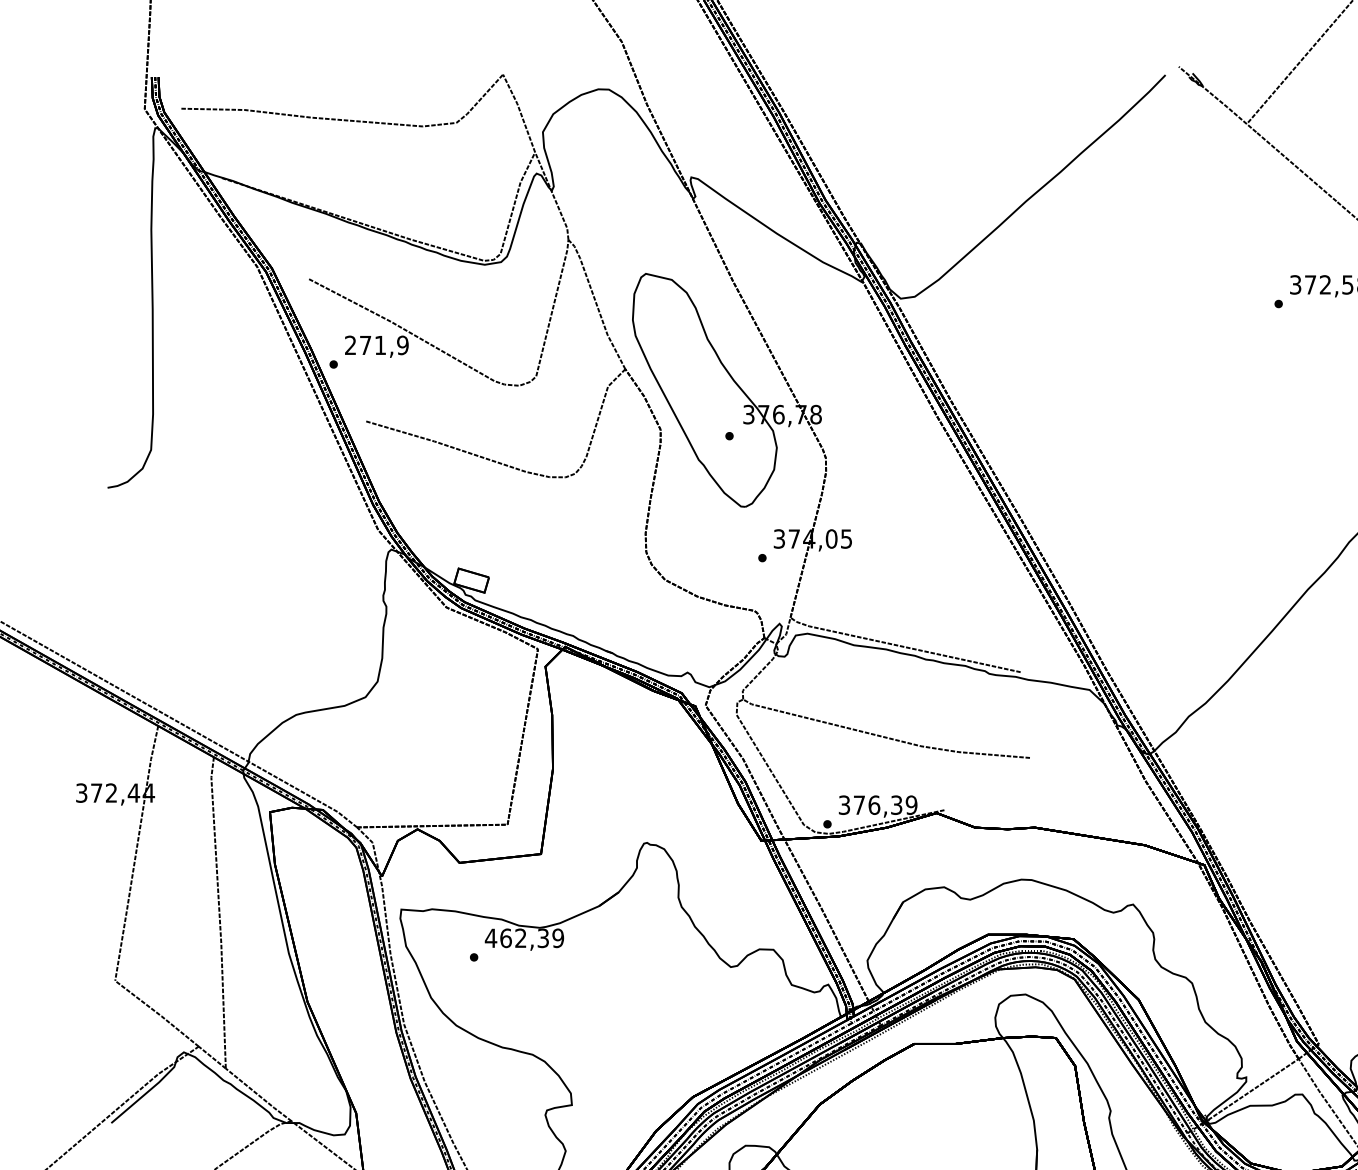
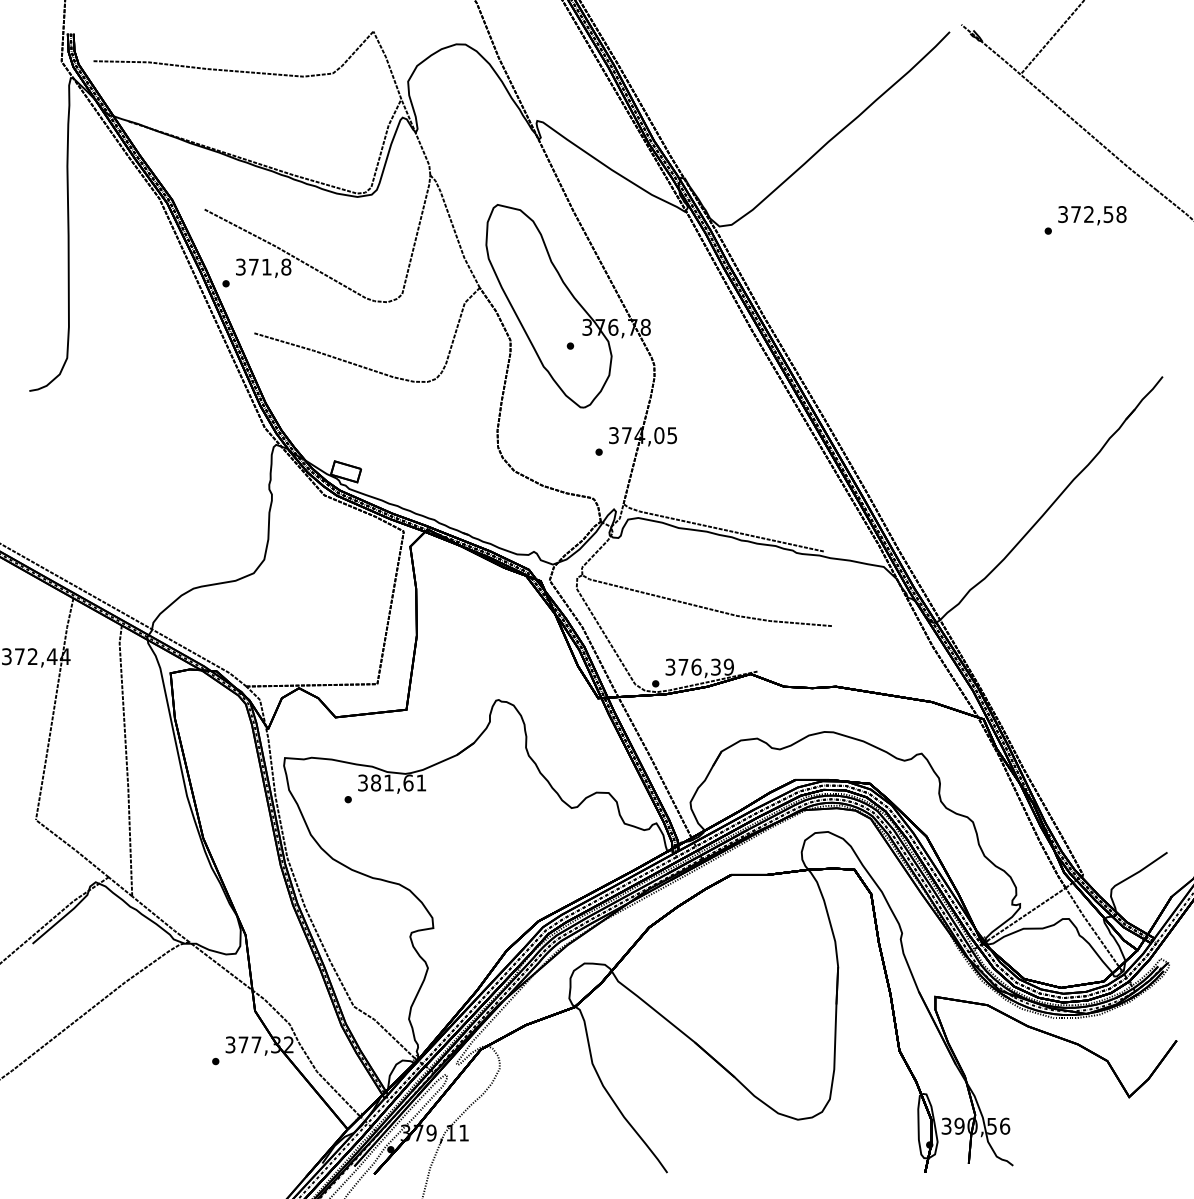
text: (376, 344) -> (263, 266), 271,9 -> 371,8
text: (523, 937) -> (391, 782), 462,39 -> 381,61

